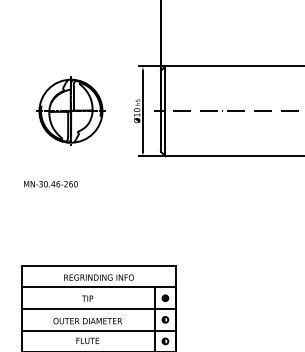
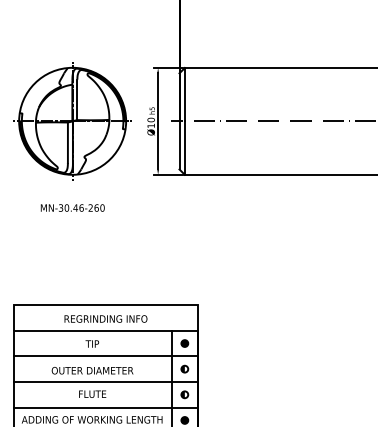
part: (70, 111) -> (72, 121), size x1.43
text: (50, 183) -> (72, 207), moved

